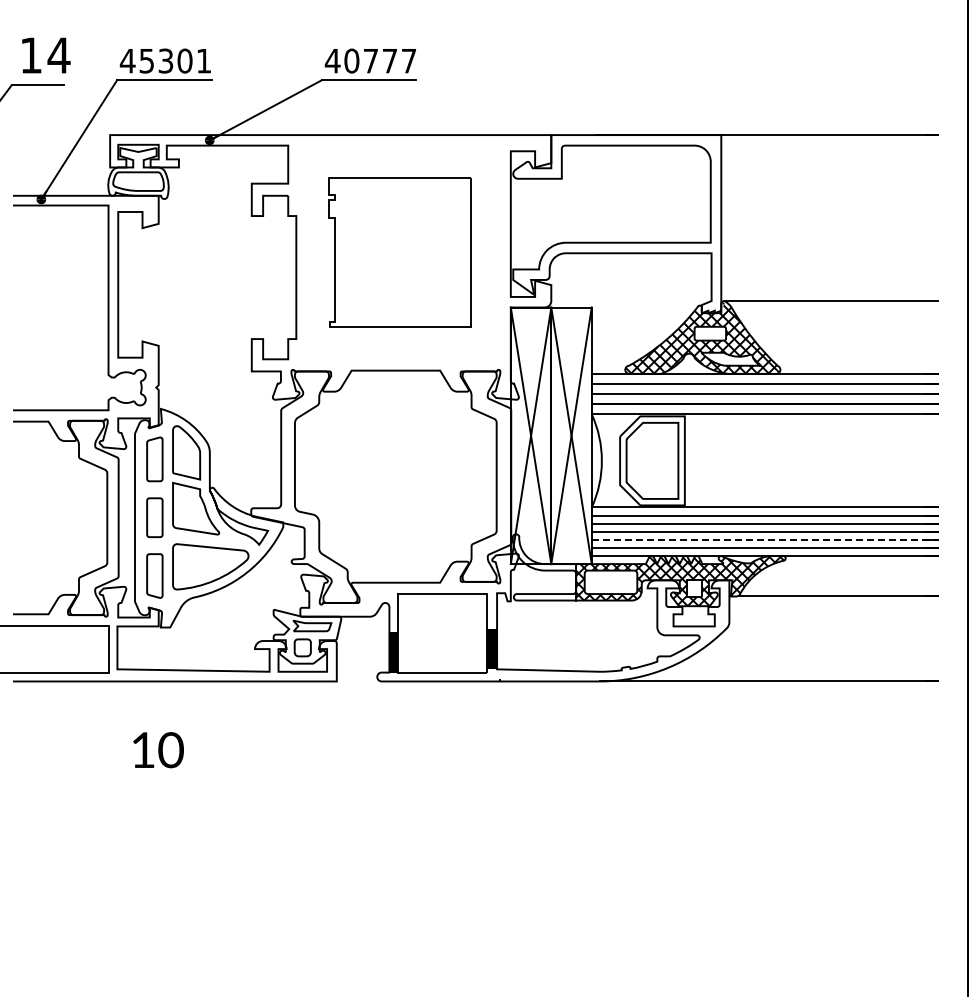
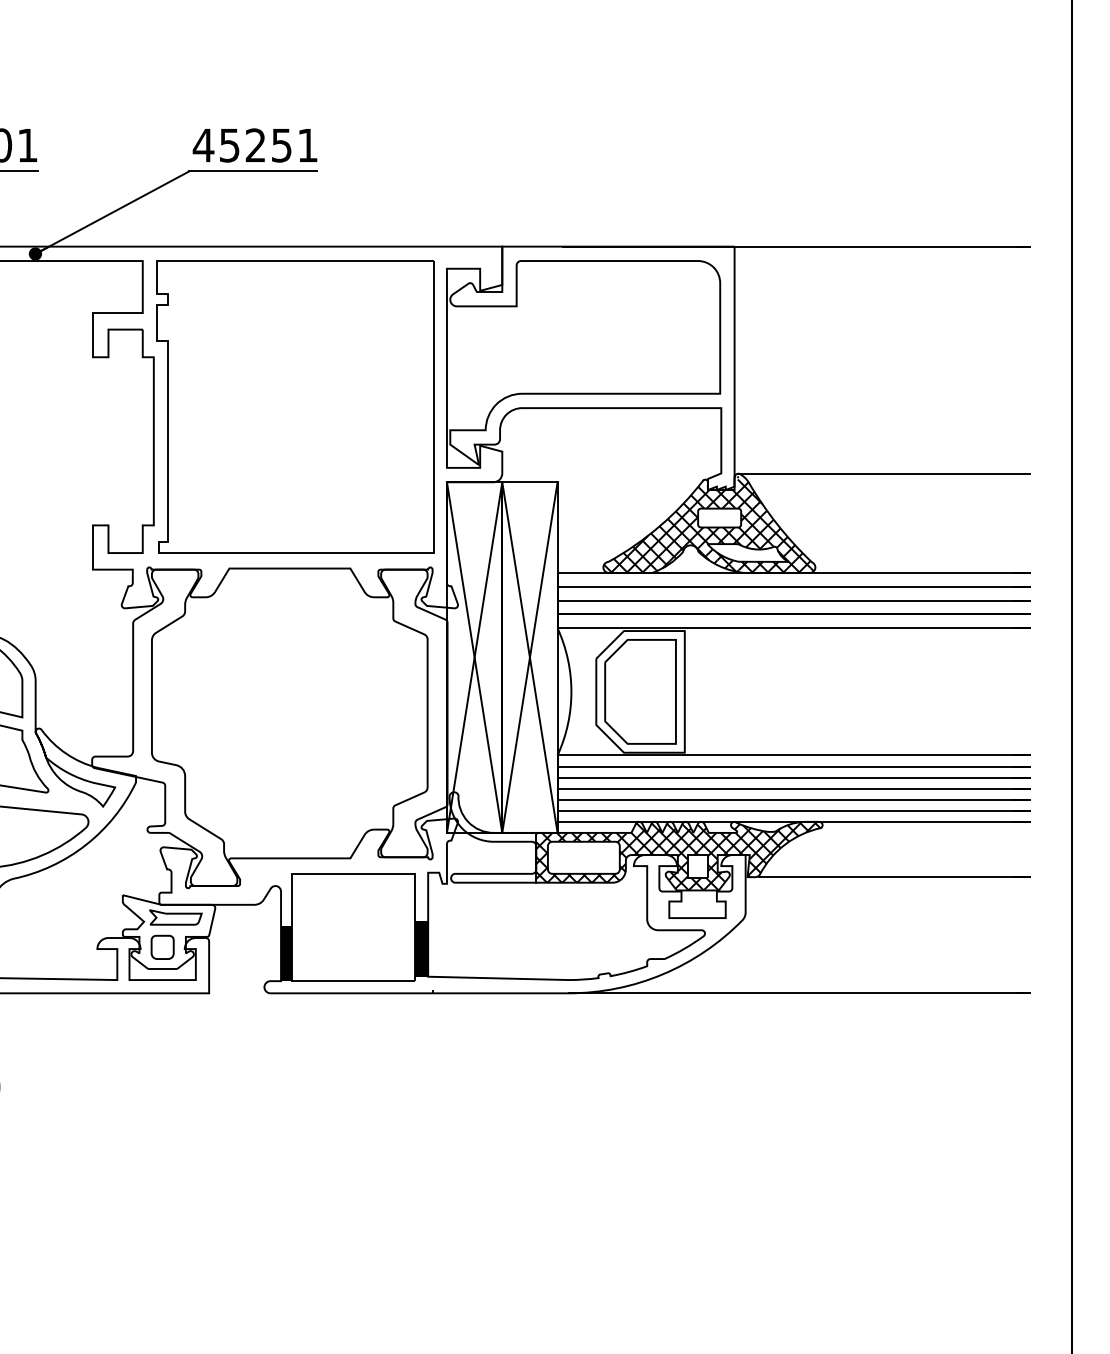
text: (380, 60) -> (268, 144), 40777 -> 45251
part: (399, 252) -> (294, 407), size x1.43
line: (764, 539) -> (793, 799), dashed -> solid

